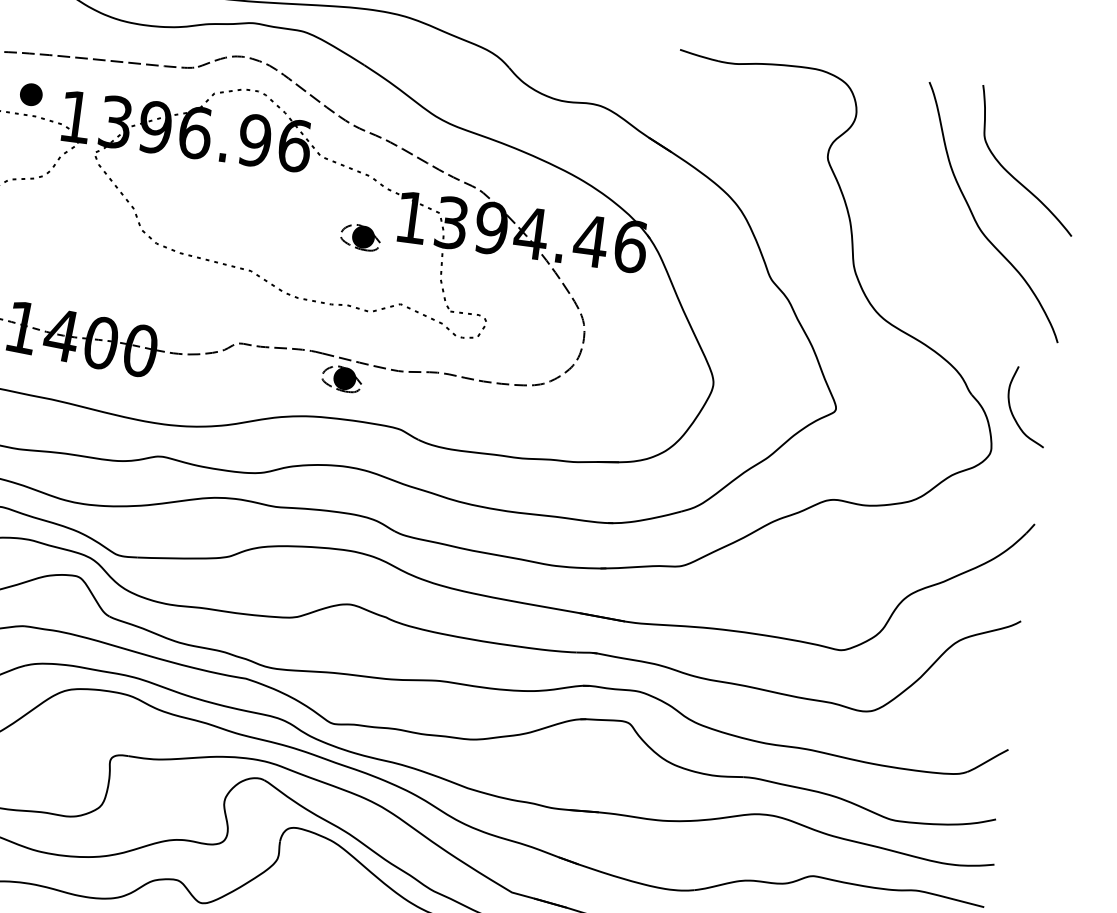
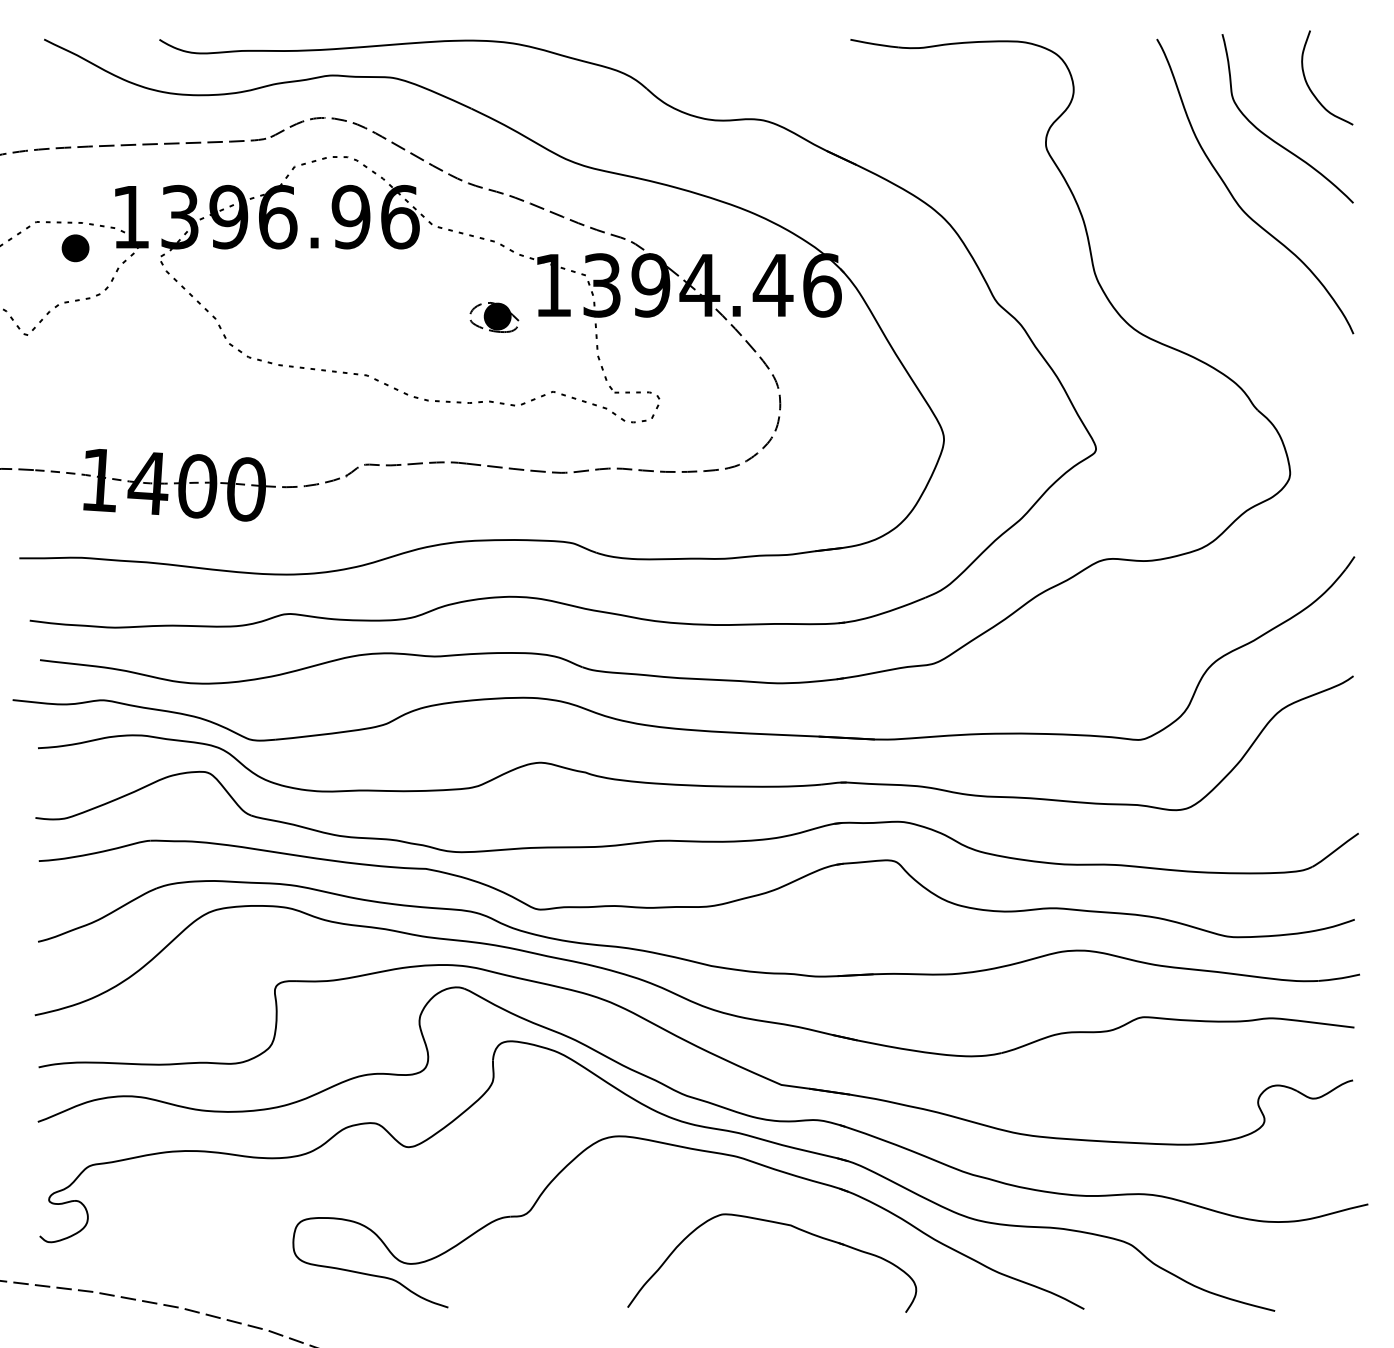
part: (31, 94) -> (75, 248), moved
part: (342, 379) -> (494, 491), removed
curve: (1013, 414) -> (1311, 89), moved

